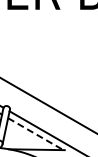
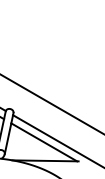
line: (35, 134) -> (43, 142), dashed -> solid

